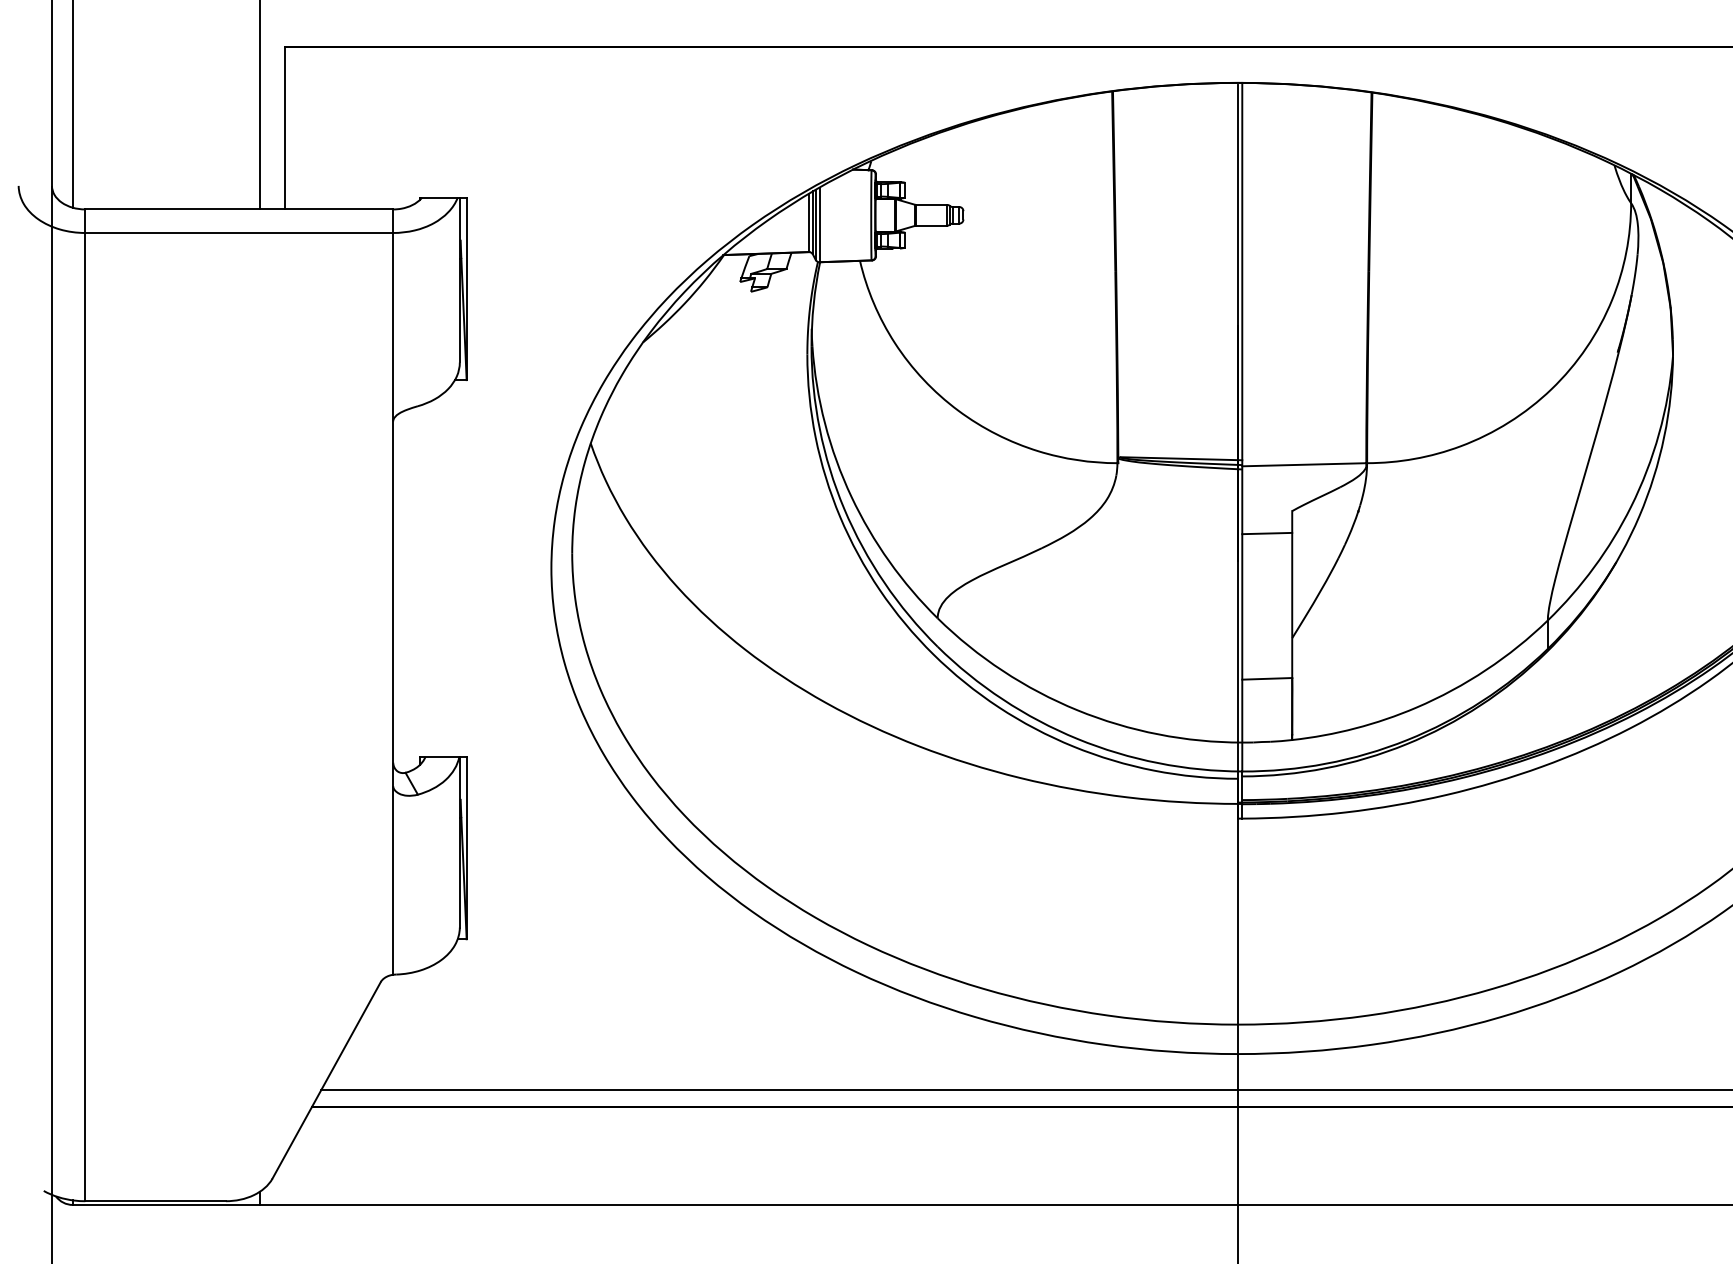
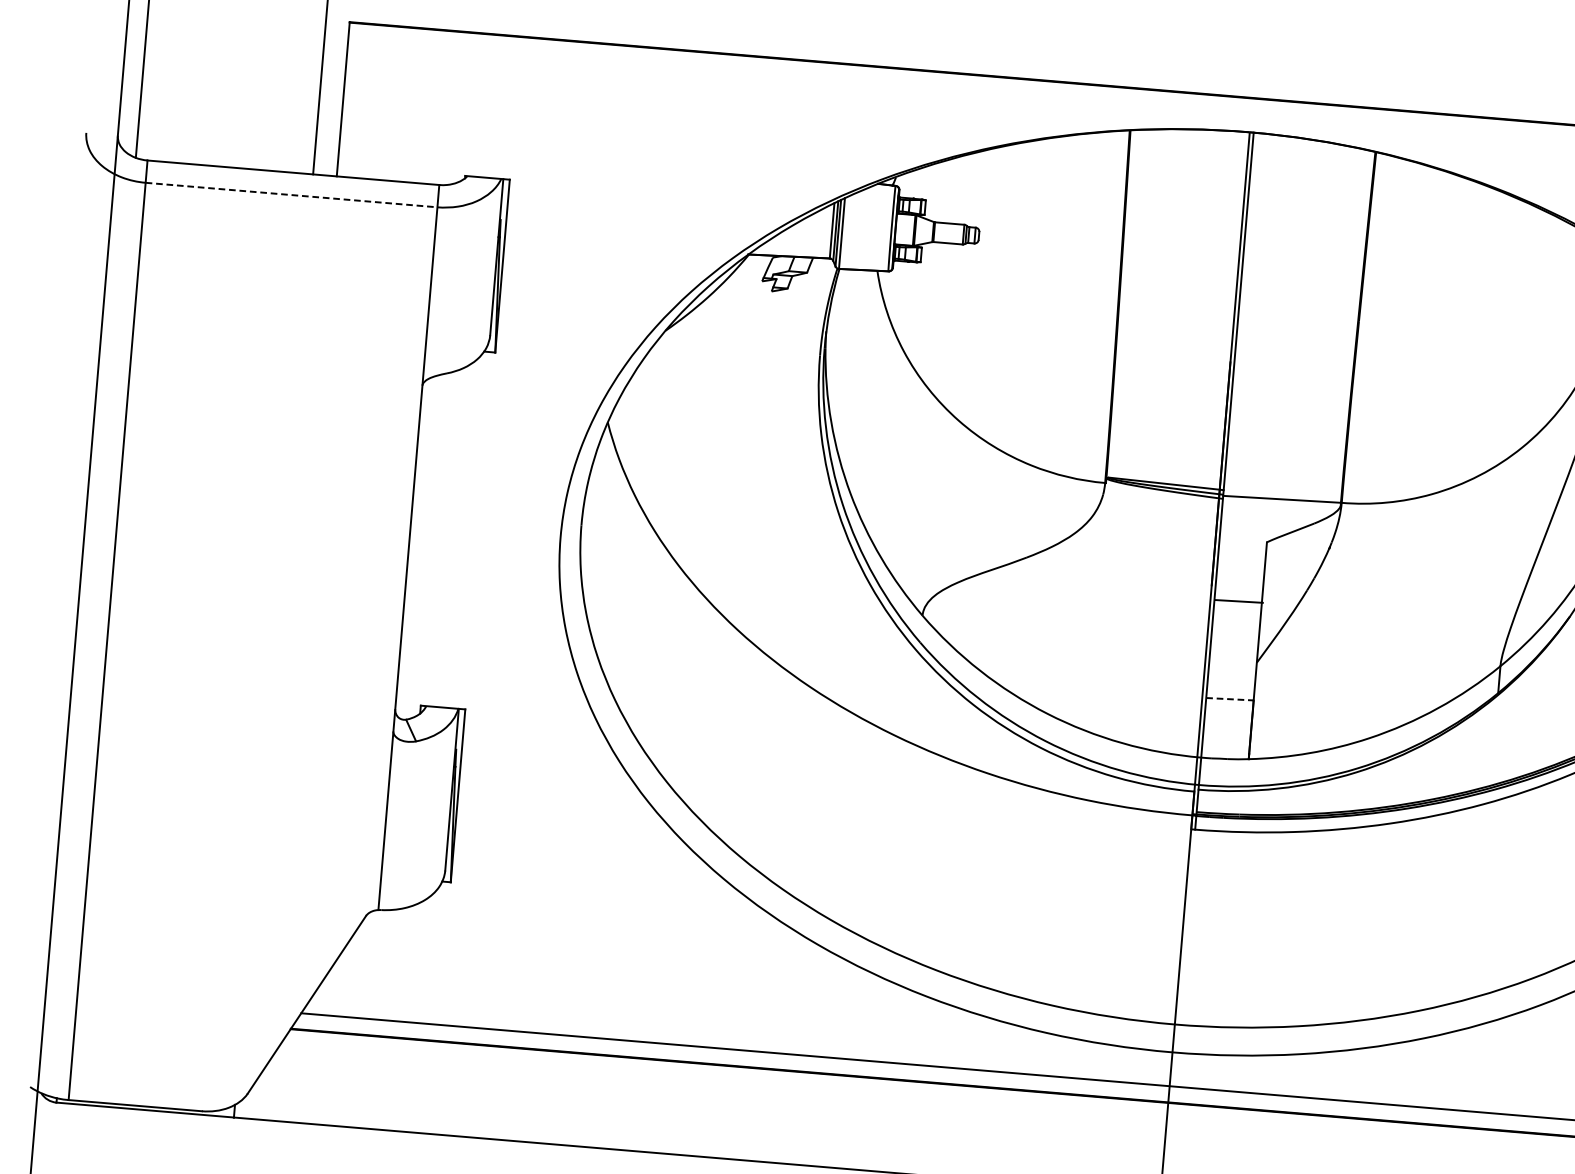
line: (239, 233) -> (291, 195), solid -> dashed
line: (1267, 533) -> (1239, 601), moved
line: (1267, 678) -> (1230, 698), solid -> dashed

